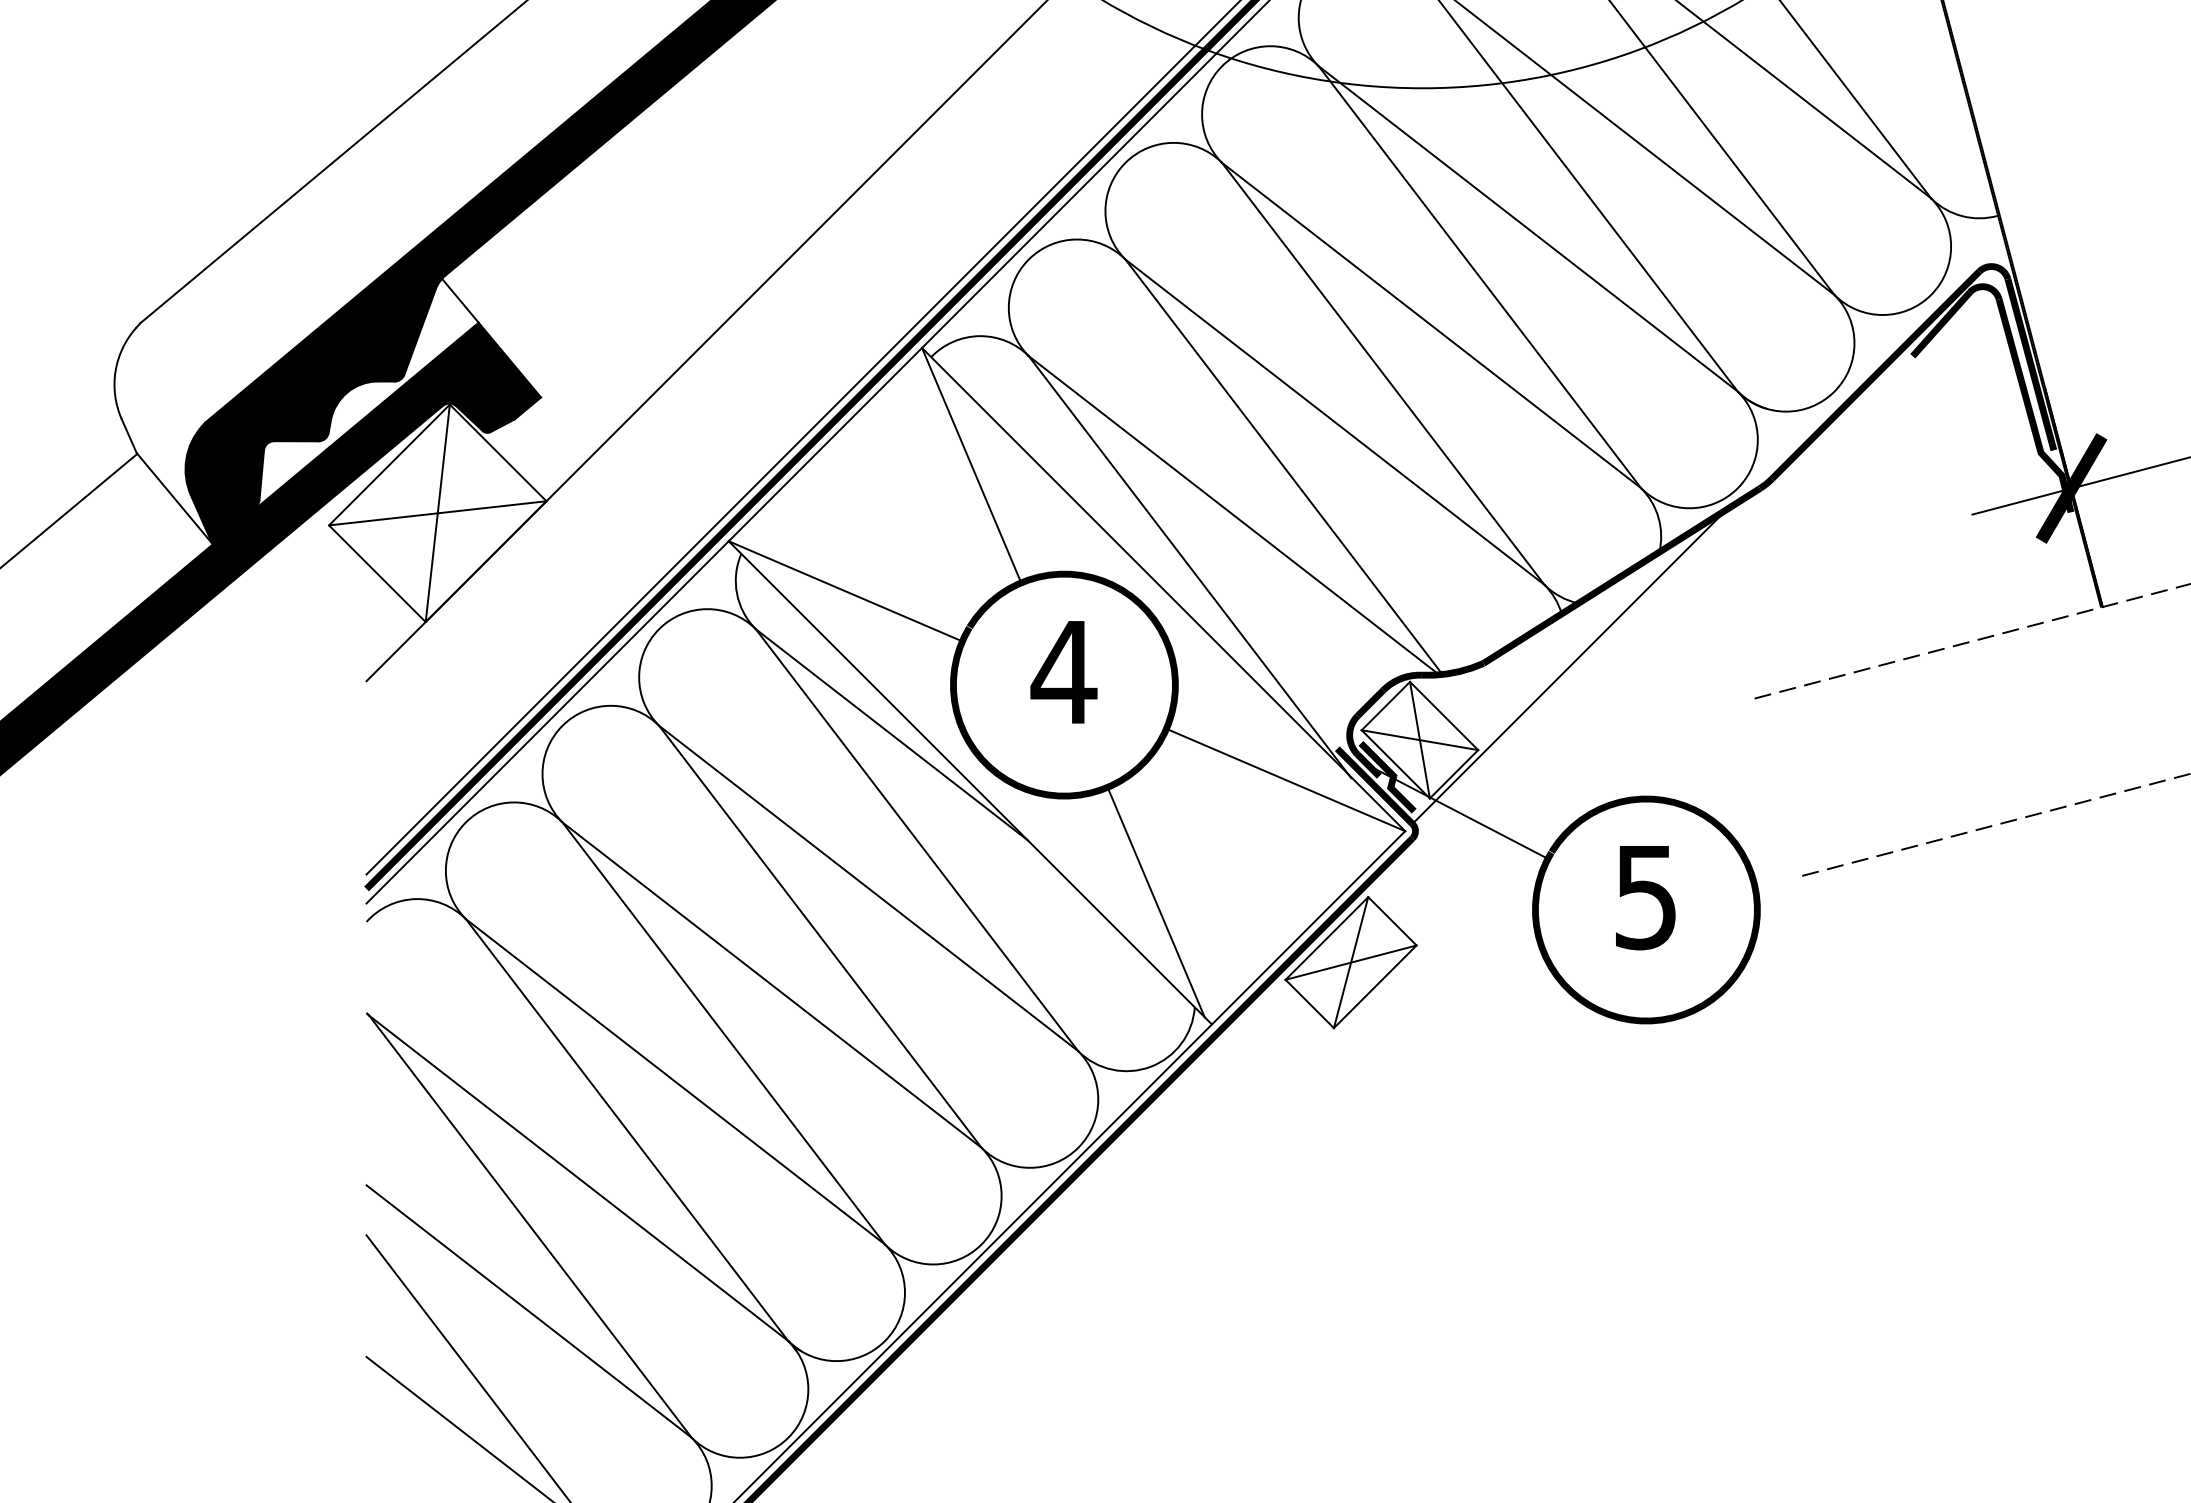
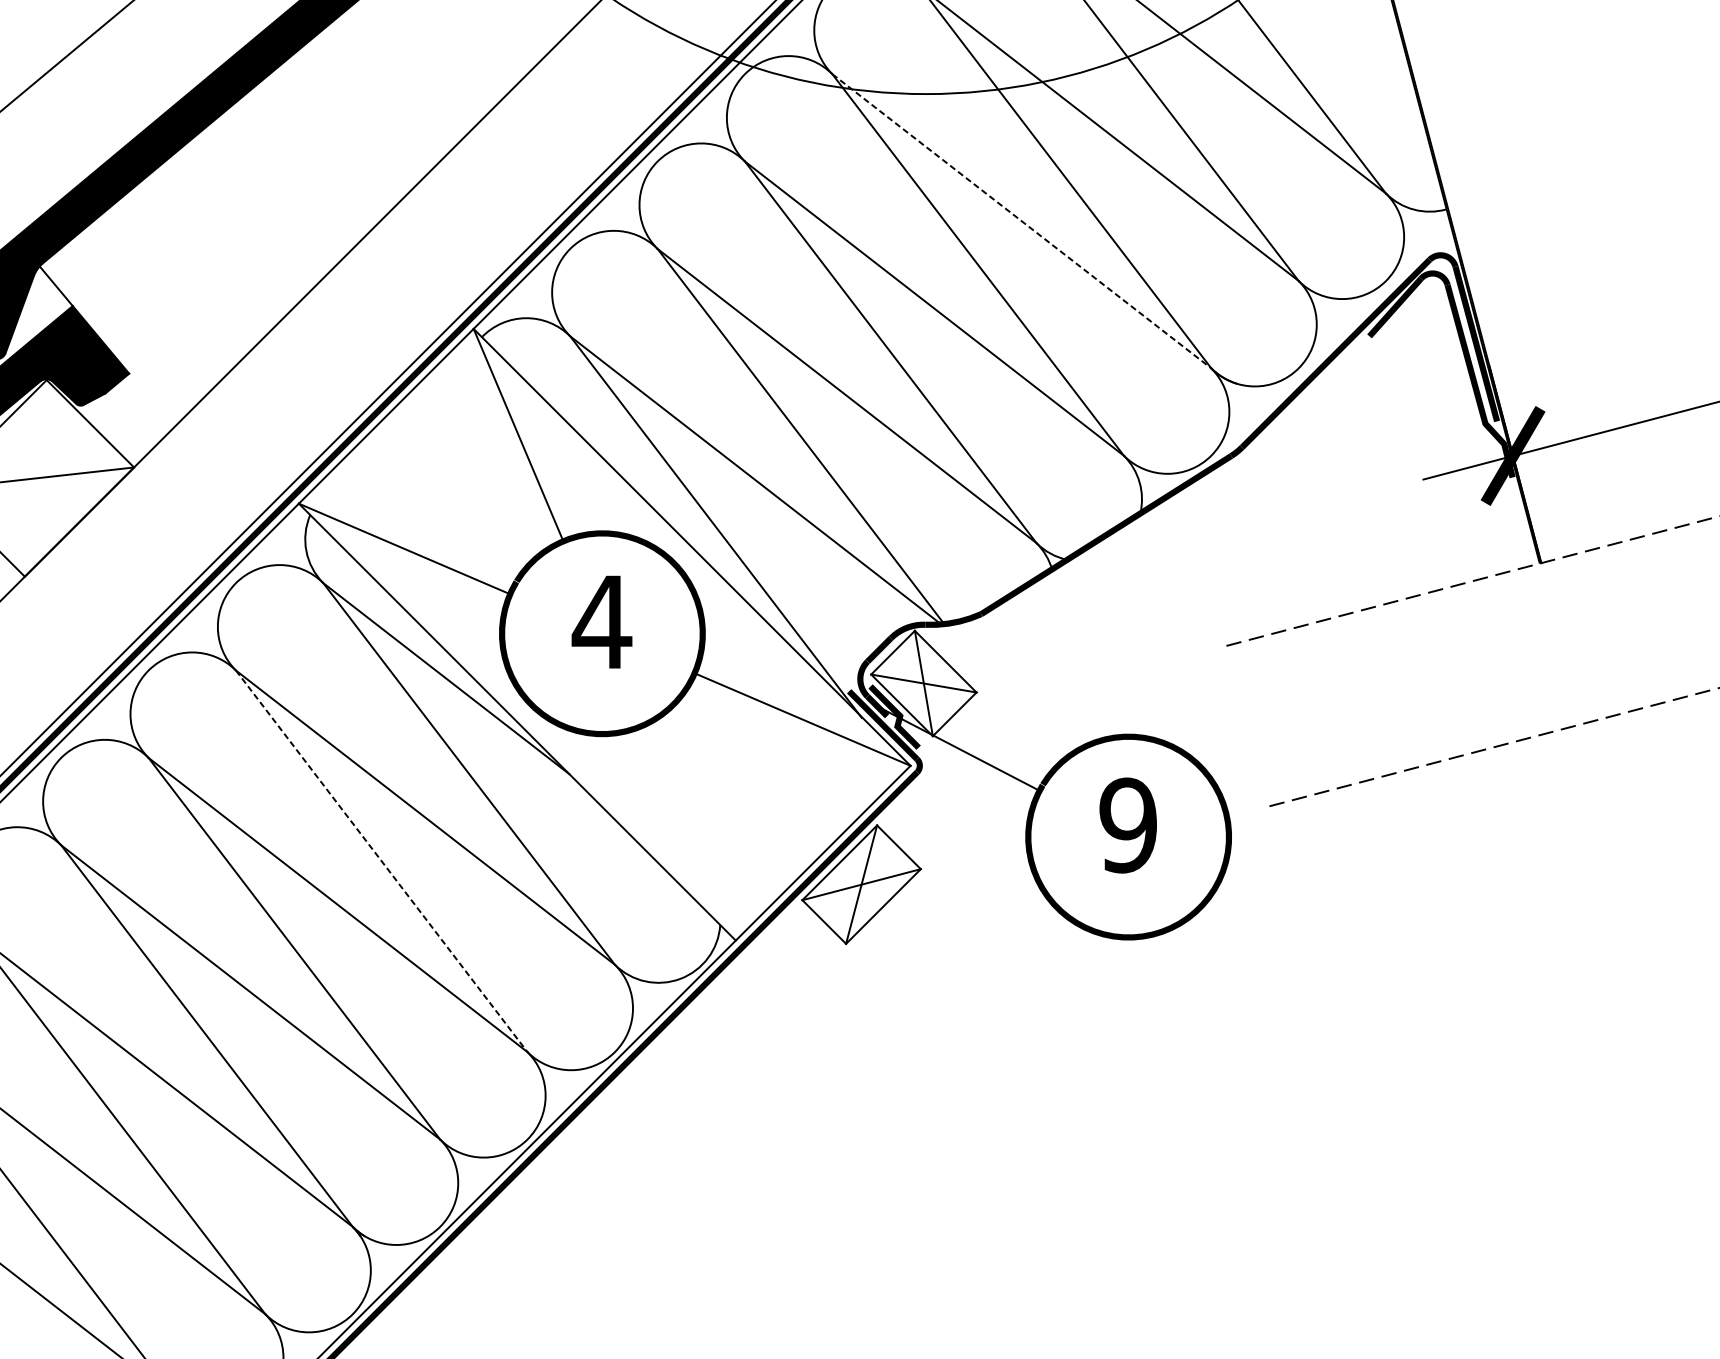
line: (1528, 229) -> (1022, 221), solid -> dashed
line: (437, 513) -> (35, 478), removed
line: (1569, 666) -> (1059, 616), removed
text: (1645, 897) -> (1127, 825), 5 -> 9
line: (1155, 902) -> (684, 830), removed
line: (820, 936) -> (381, 861), solid -> dashed

